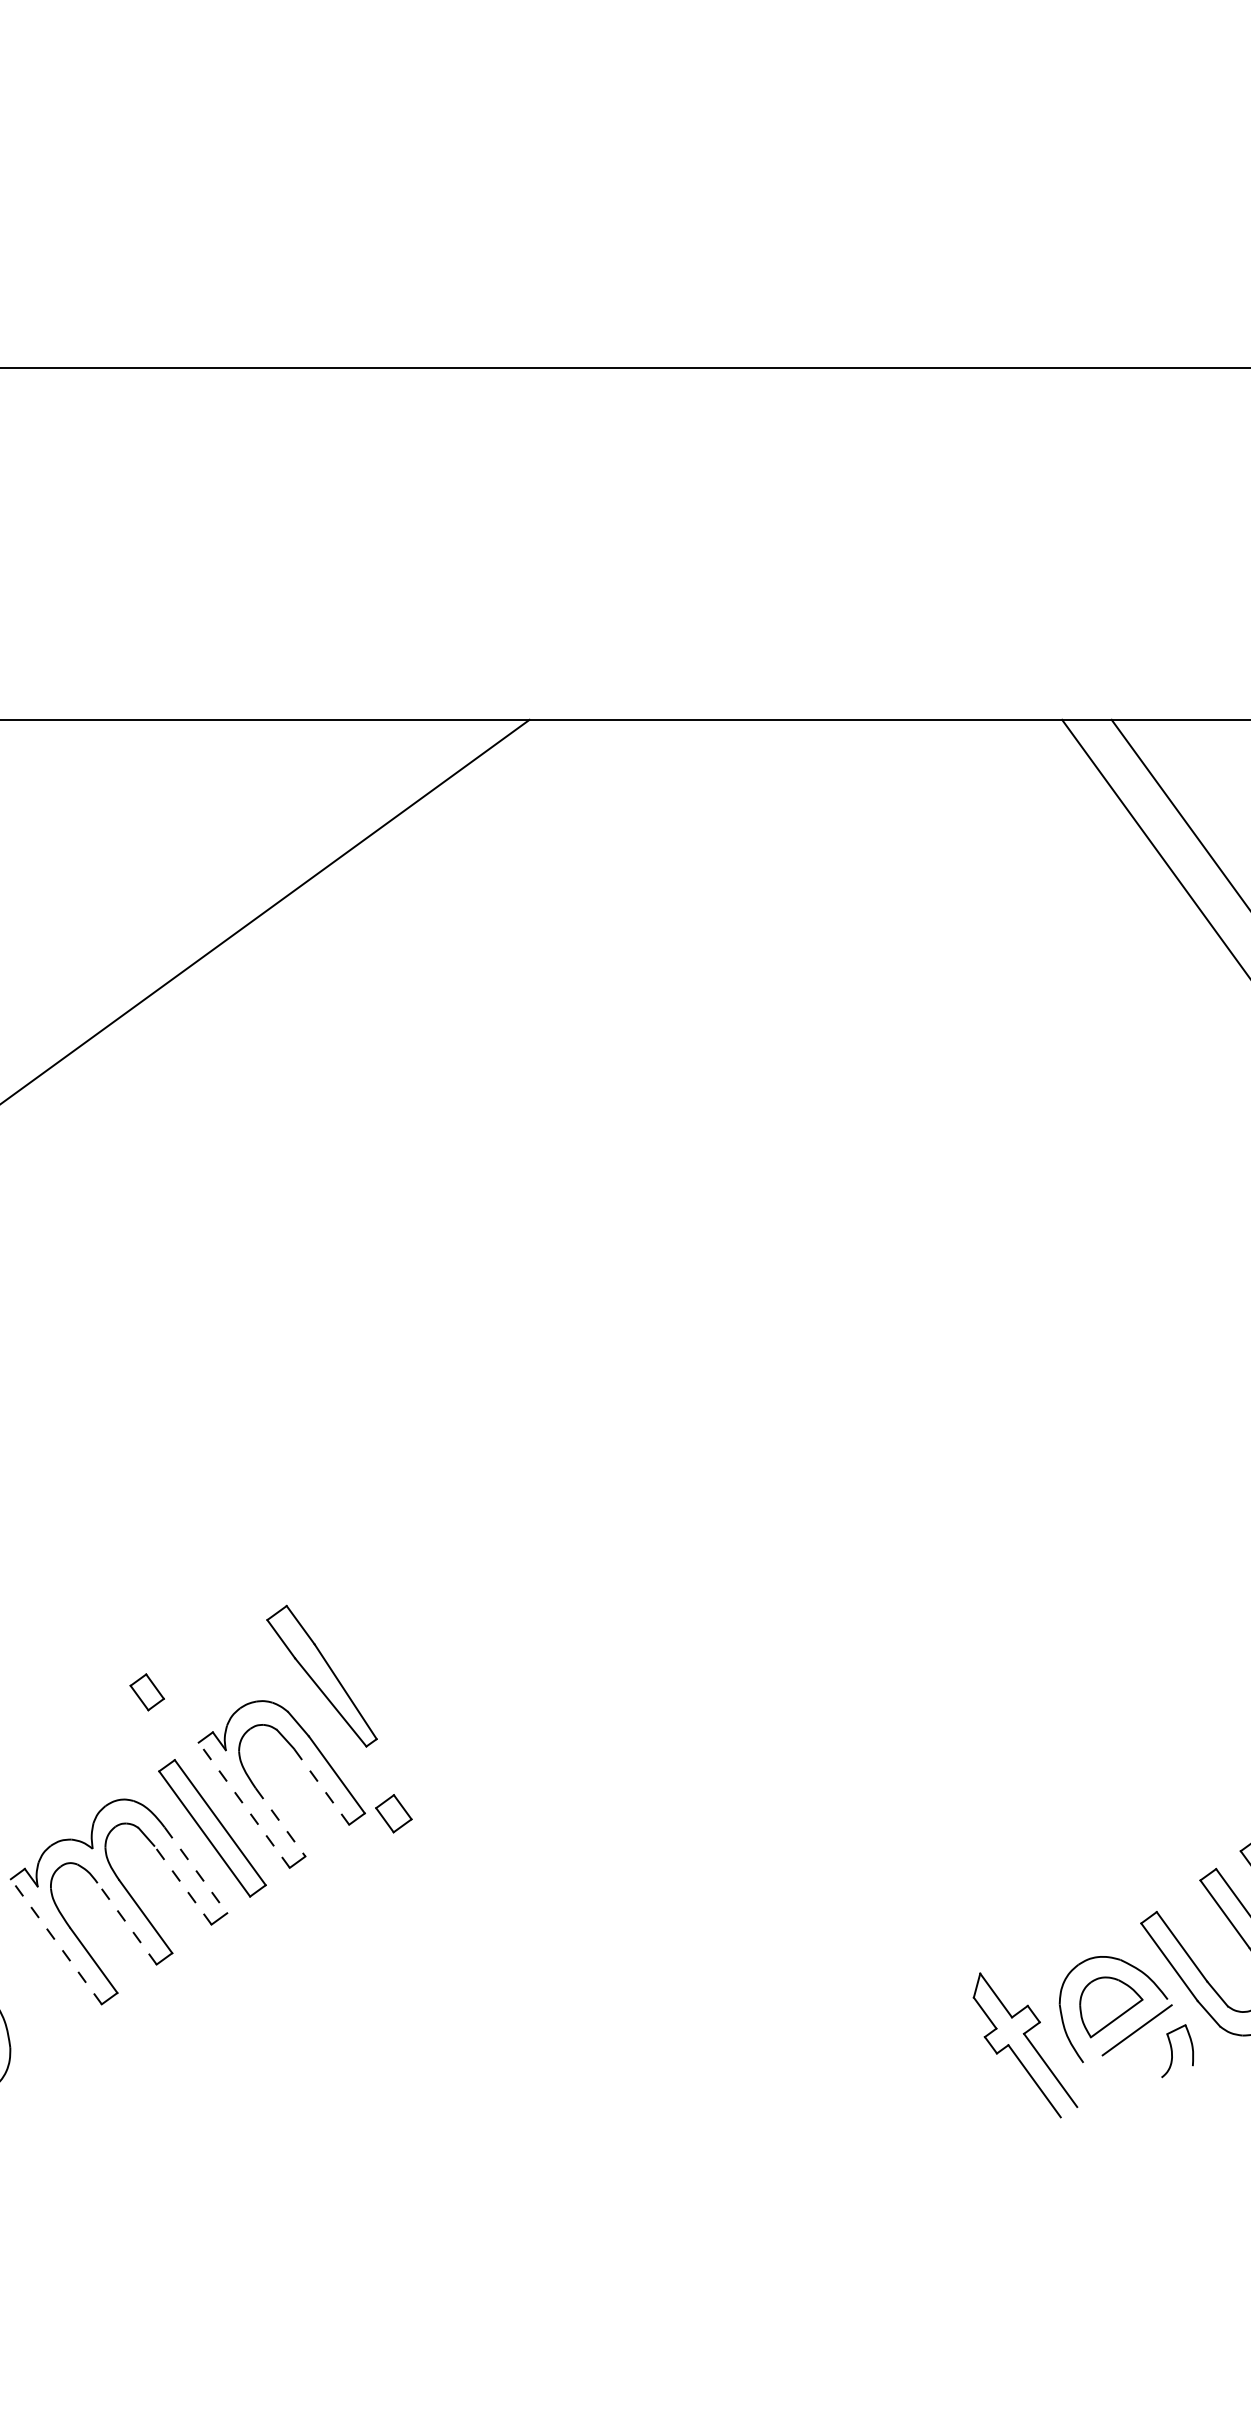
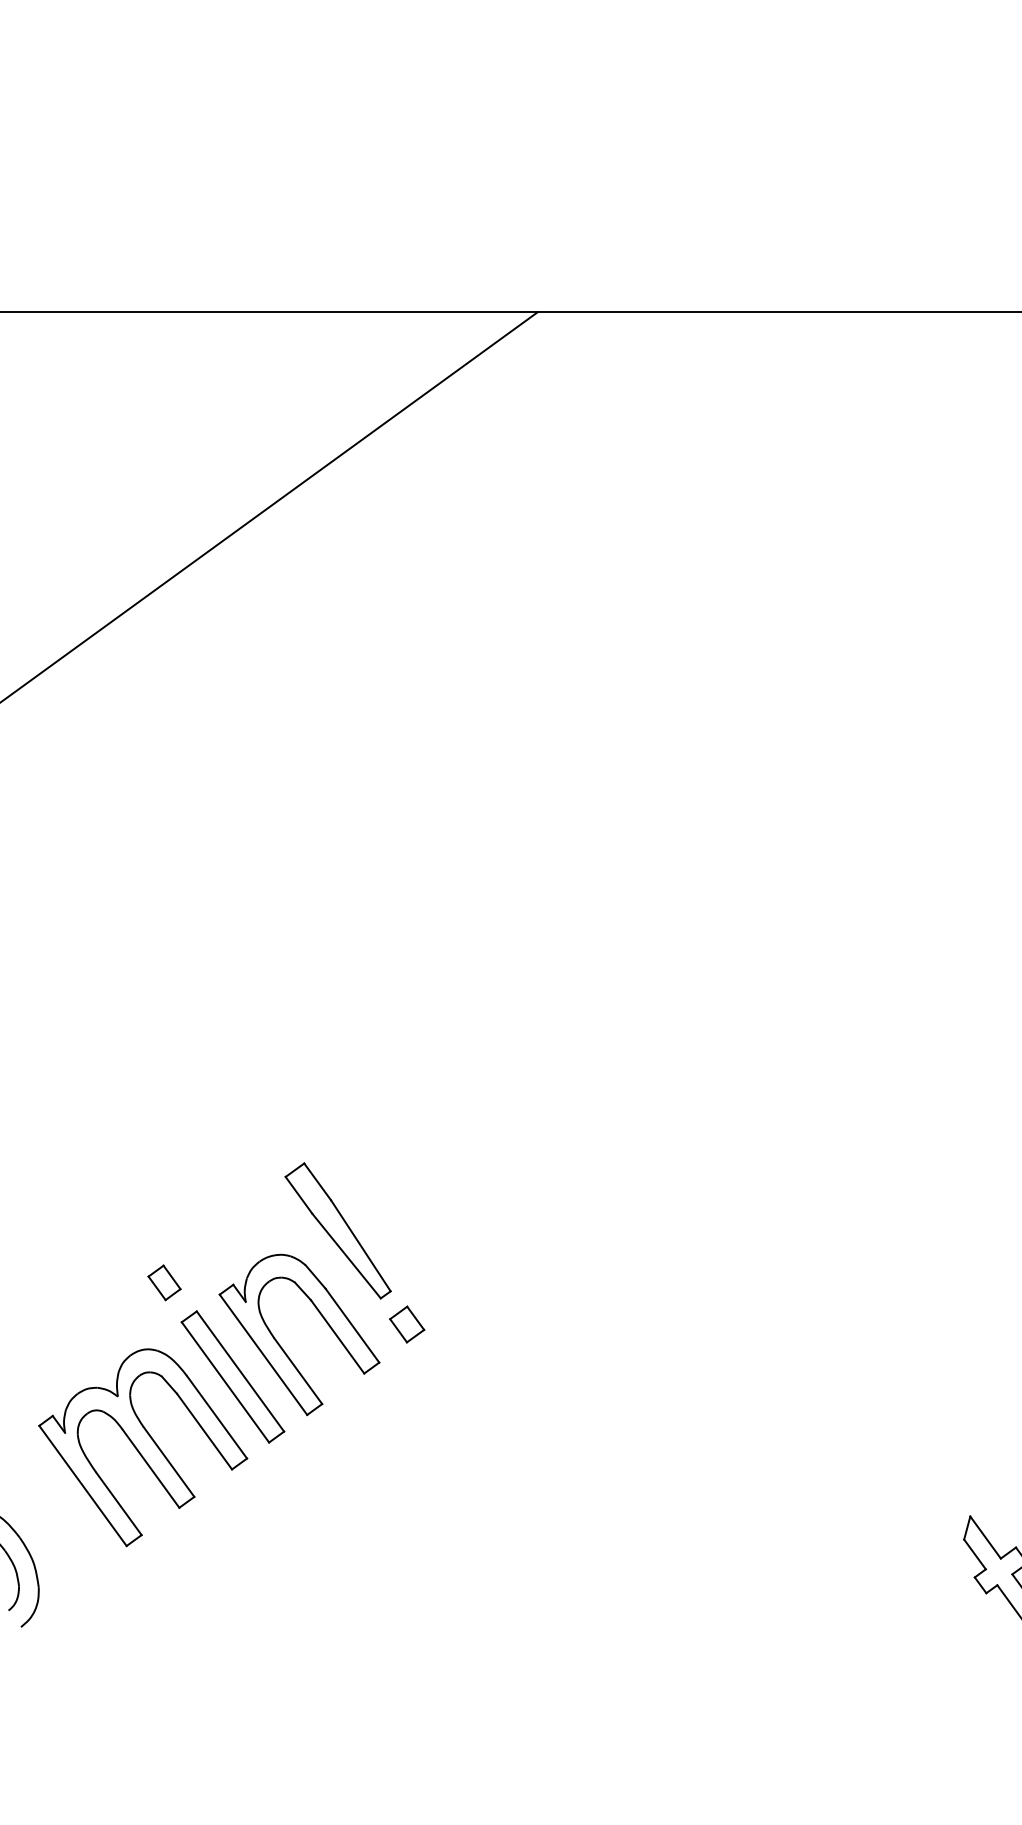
part: (146, 1692) -> (163, 1283), moved
line: (321, 1786) -> (337, 1336), dashed -> solid
line: (243, 1804) -> (262, 1354), dashed -> solid
part: (393, 1813) -> (406, 1324), moved
line: (280, 1822) -> (298, 1371), dashed -> solid
line: (196, 1870) -> (217, 1417), dashed -> solid
line: (182, 1885) -> (204, 1431), dashed -> solid
line: (126, 1923) -> (150, 1468), dashed -> solid
line: (56, 1941) -> (83, 1485), dashed -> solid

